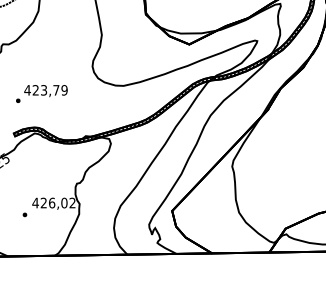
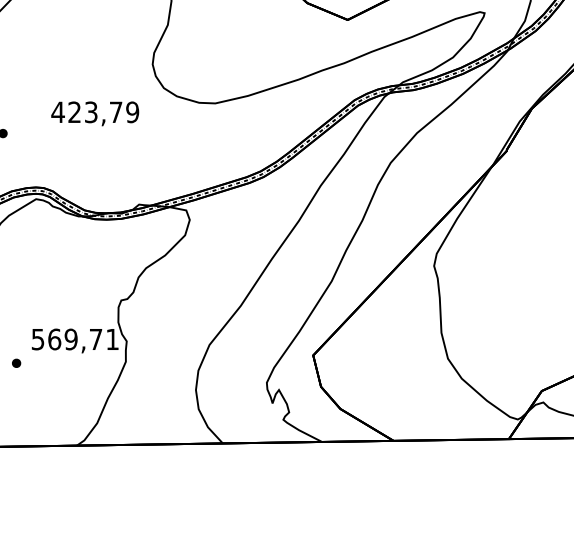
text: (45, 91) -> (94, 114), moved
text: (53, 202) -> (74, 338), 426,02 -> 569,71

